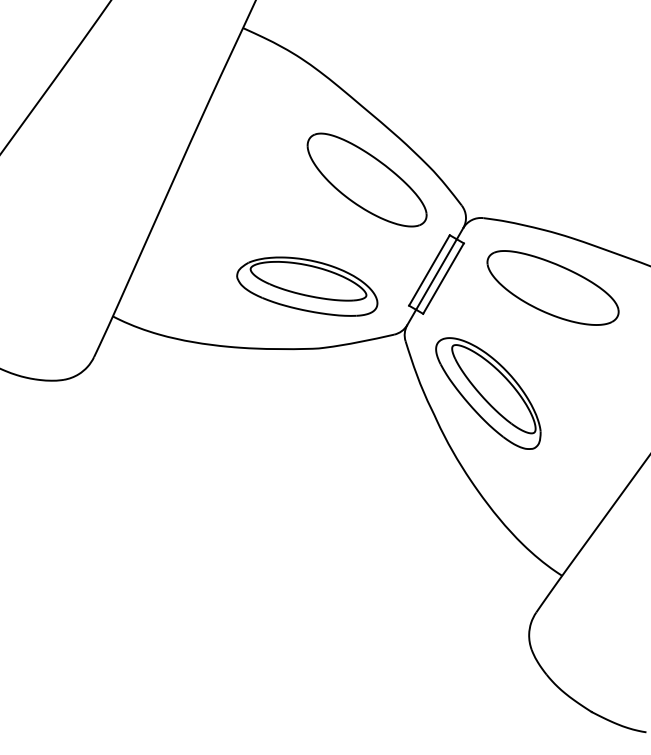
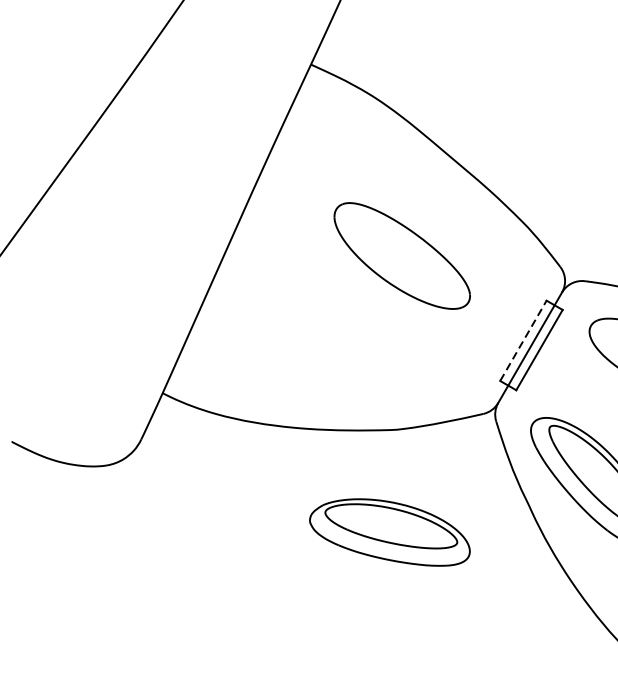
part: (366, 179) -> (401, 255), moved
line: (429, 270) -> (523, 340), solid -> dashed
part: (307, 286) -> (390, 532), moved

